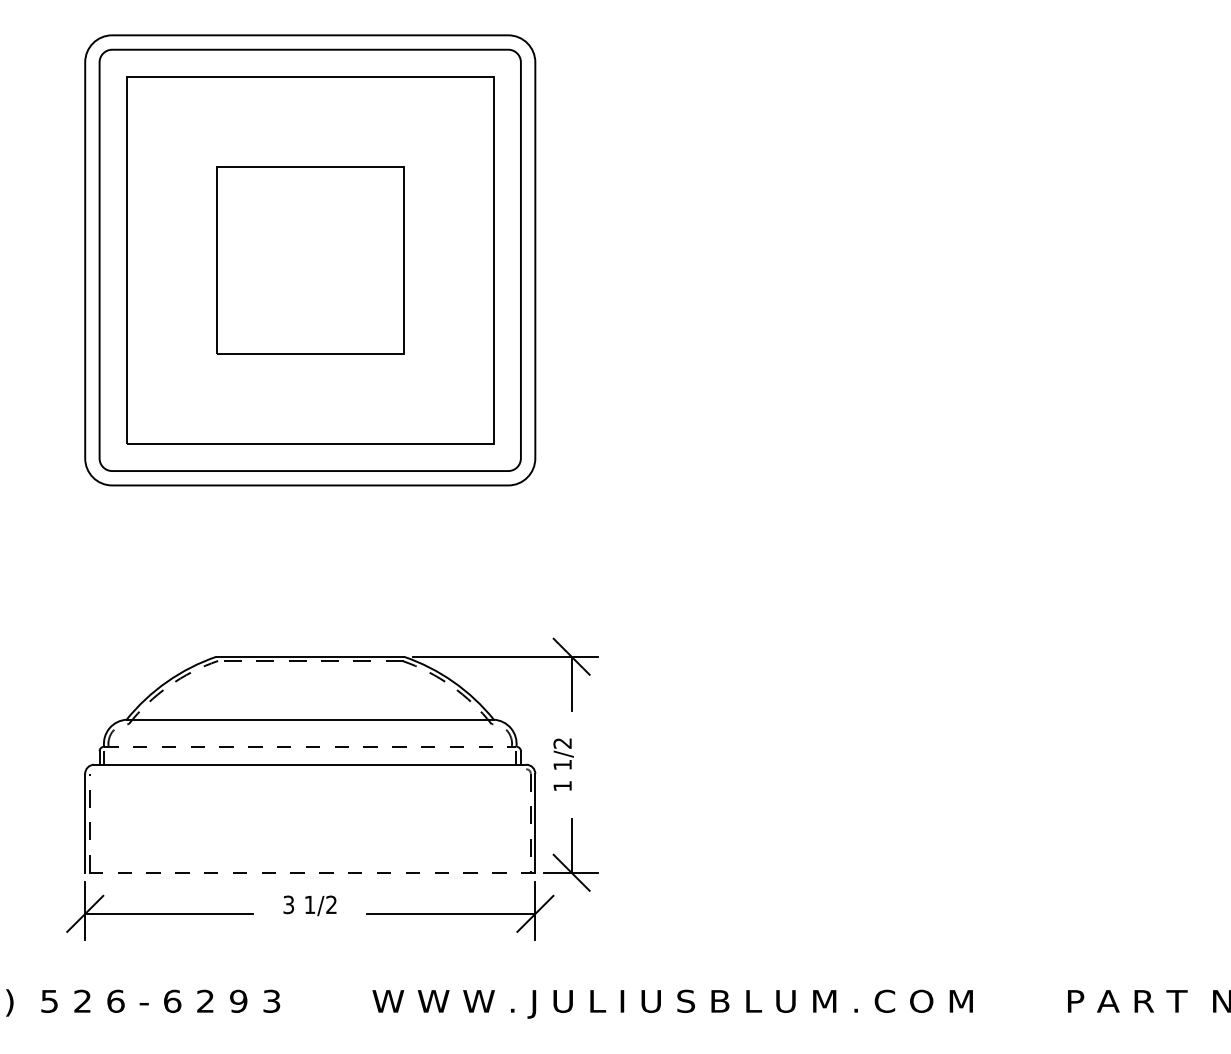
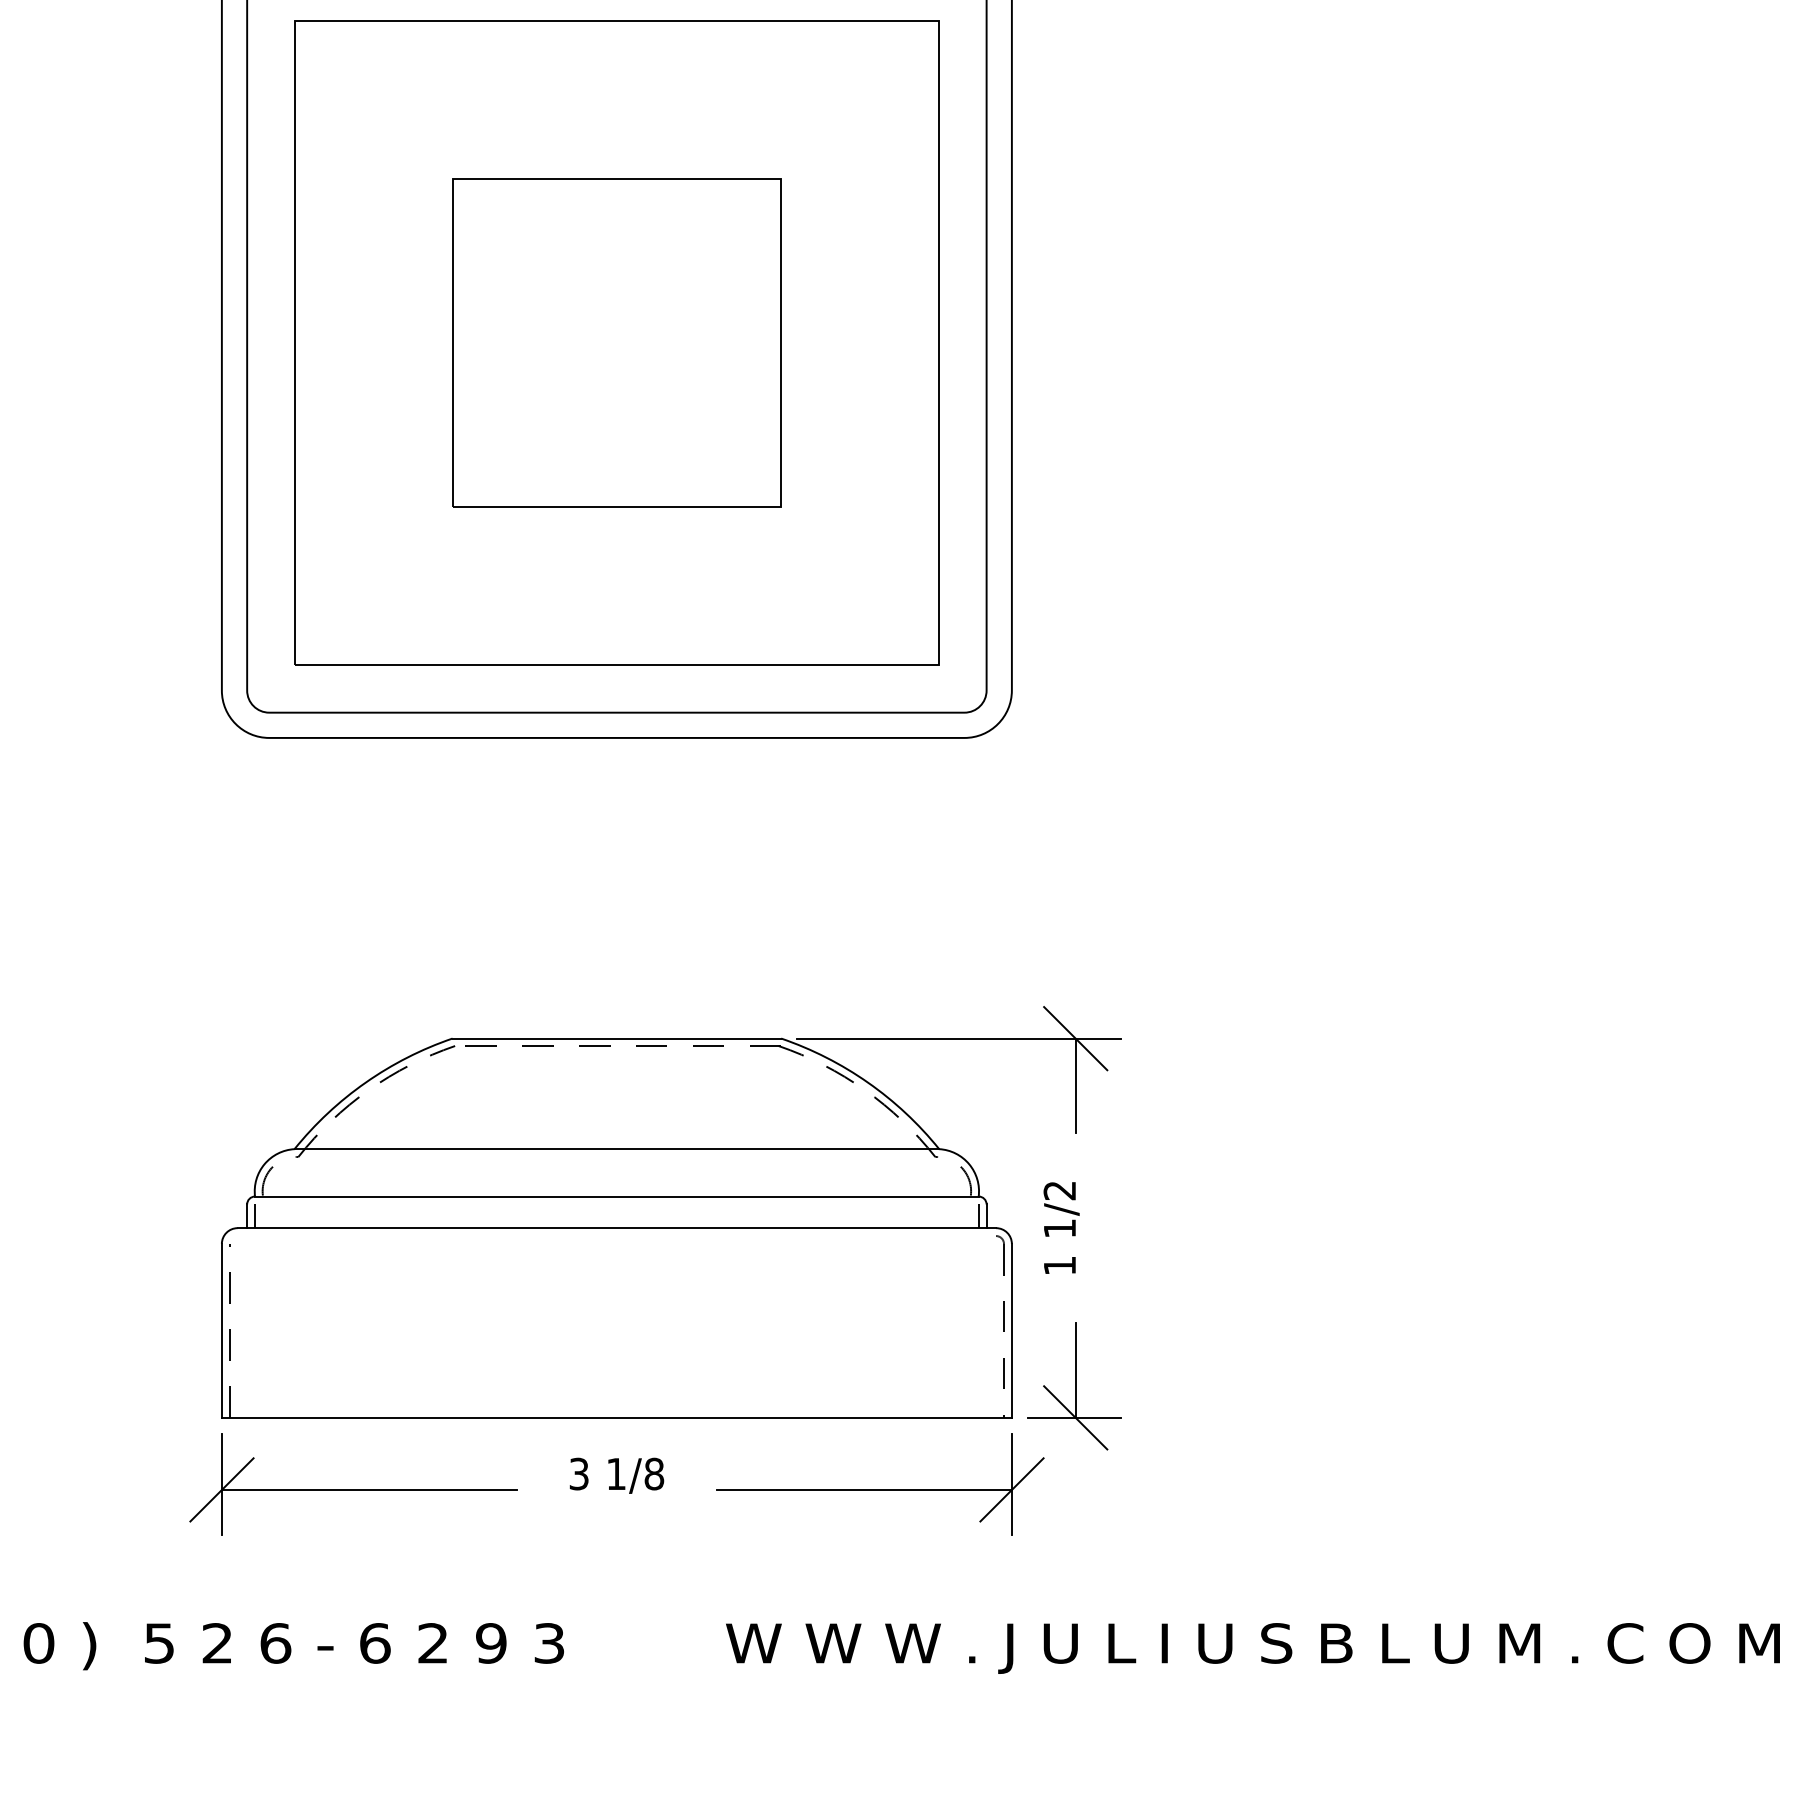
line: (310, 746) -> (617, 1196), dashed -> solid
line: (309, 872) -> (615, 1417), dashed -> solid
text: (331, 904) -> (654, 1473), 1/2 -> 1/8

